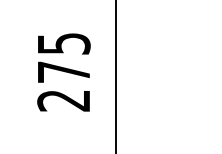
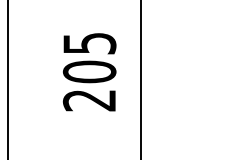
text: (63, 71) -> (89, 71), 275 -> 205

